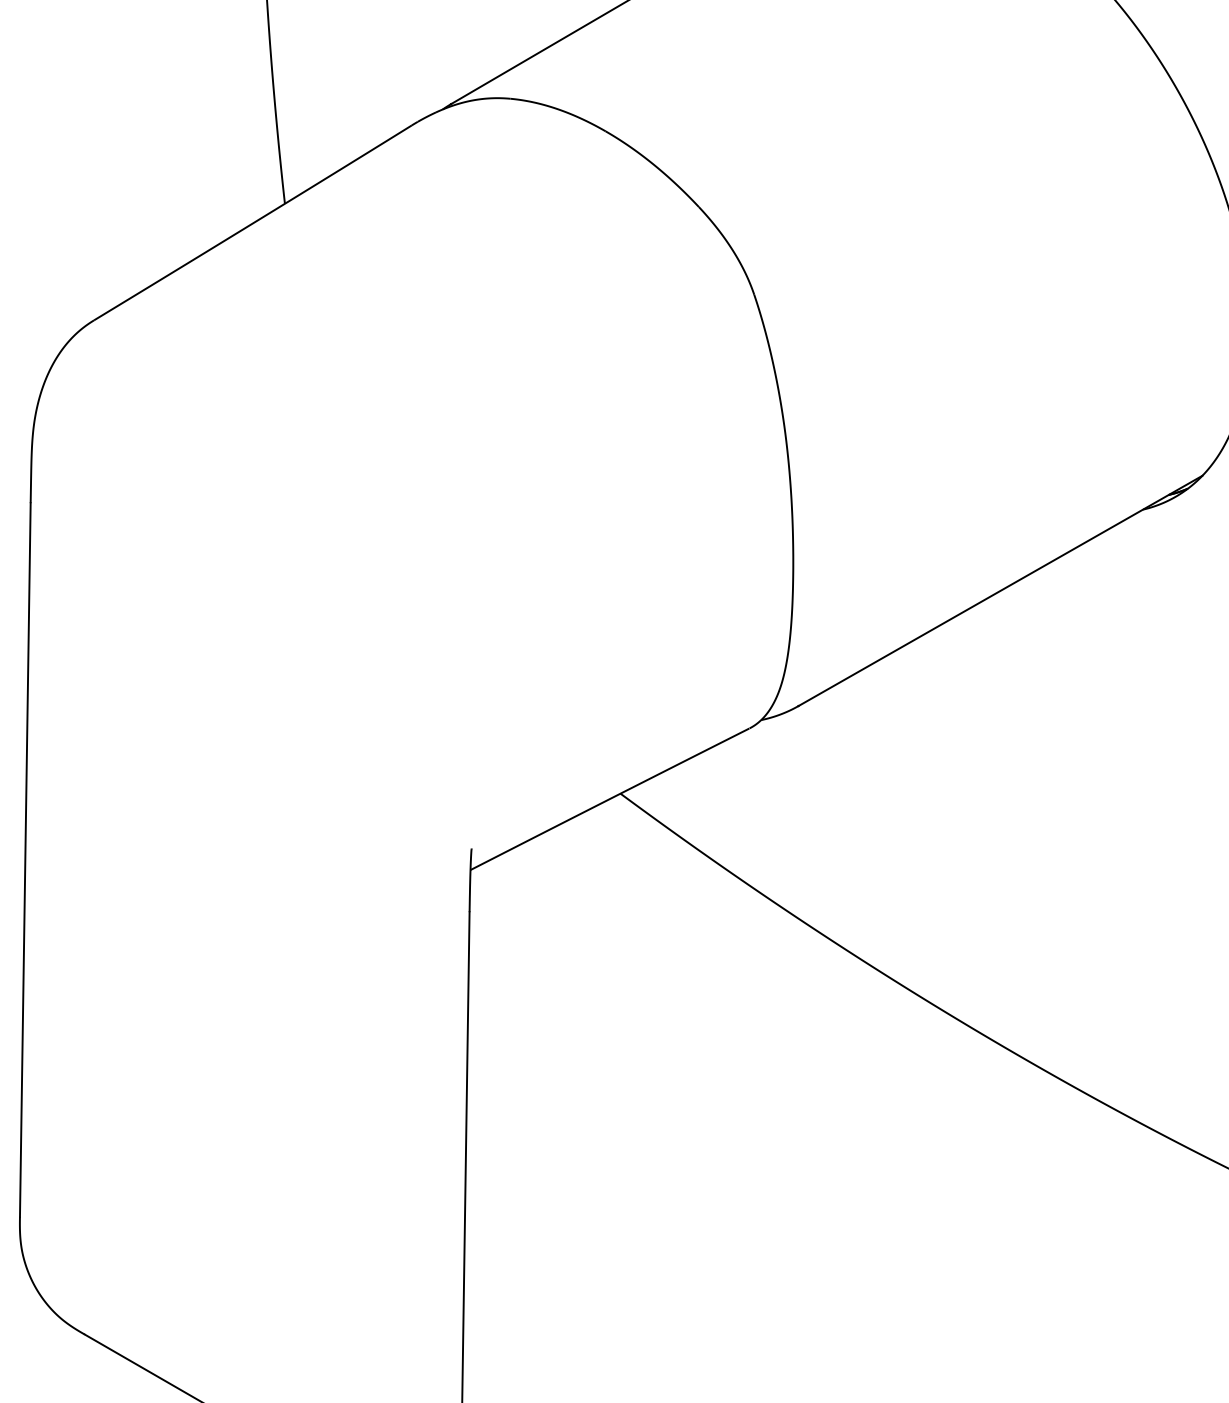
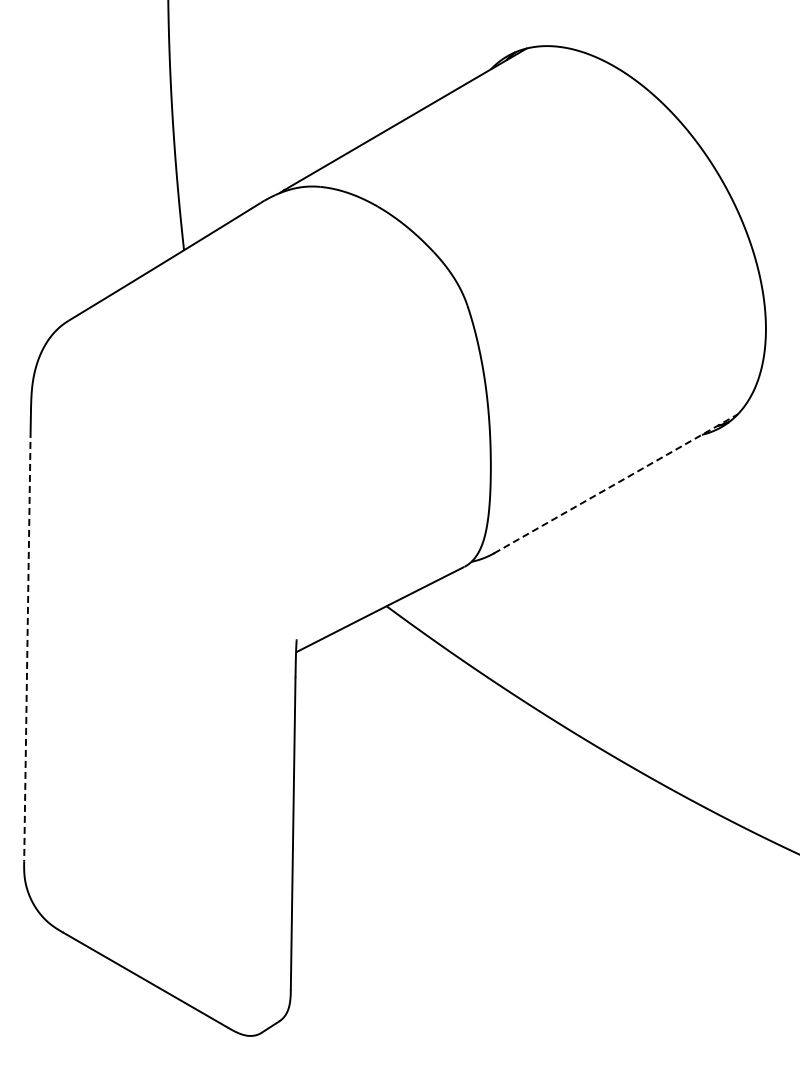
line: (1001, 590) -> (616, 483), solid -> dashed
line: (25, 860) -> (27, 646), solid -> dashed

